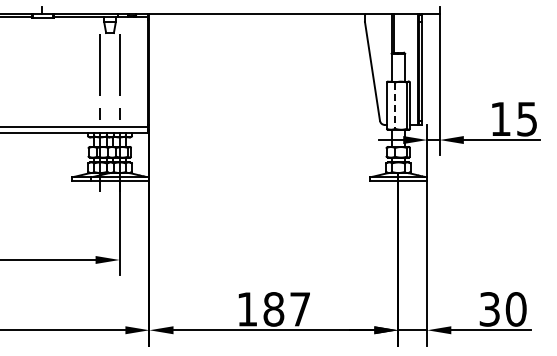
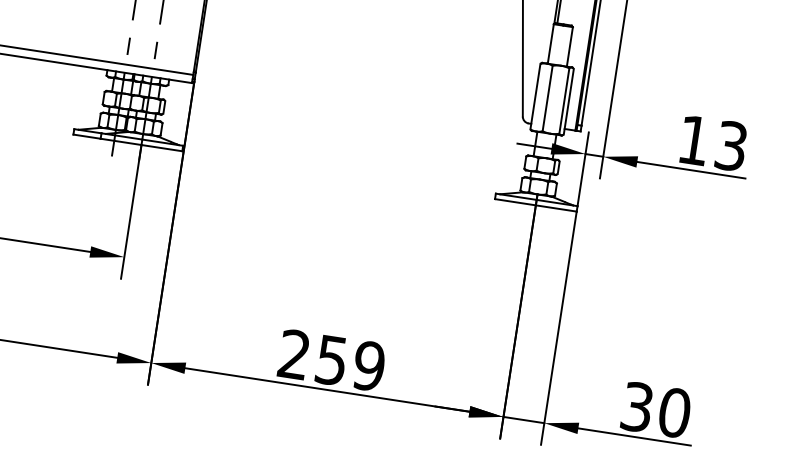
line: (395, 106) -> (547, 99), dashed -> solid
text: (527, 118) -> (732, 145), 15 -> 13
text: (273, 309) -> (331, 360), 187 -> 259

